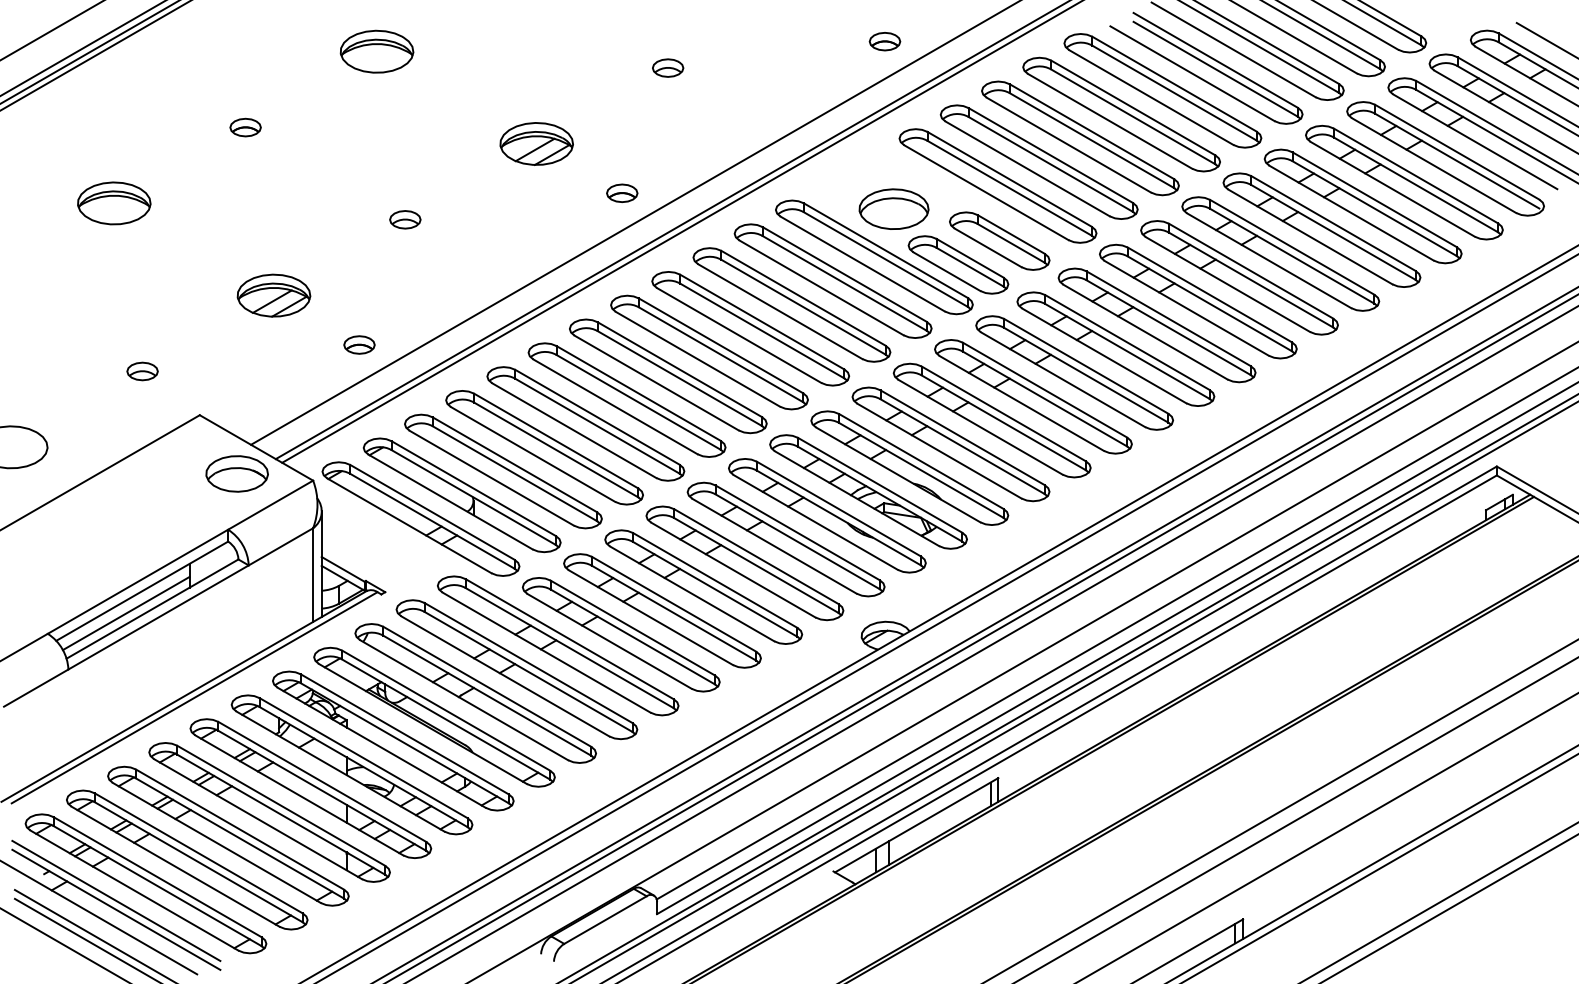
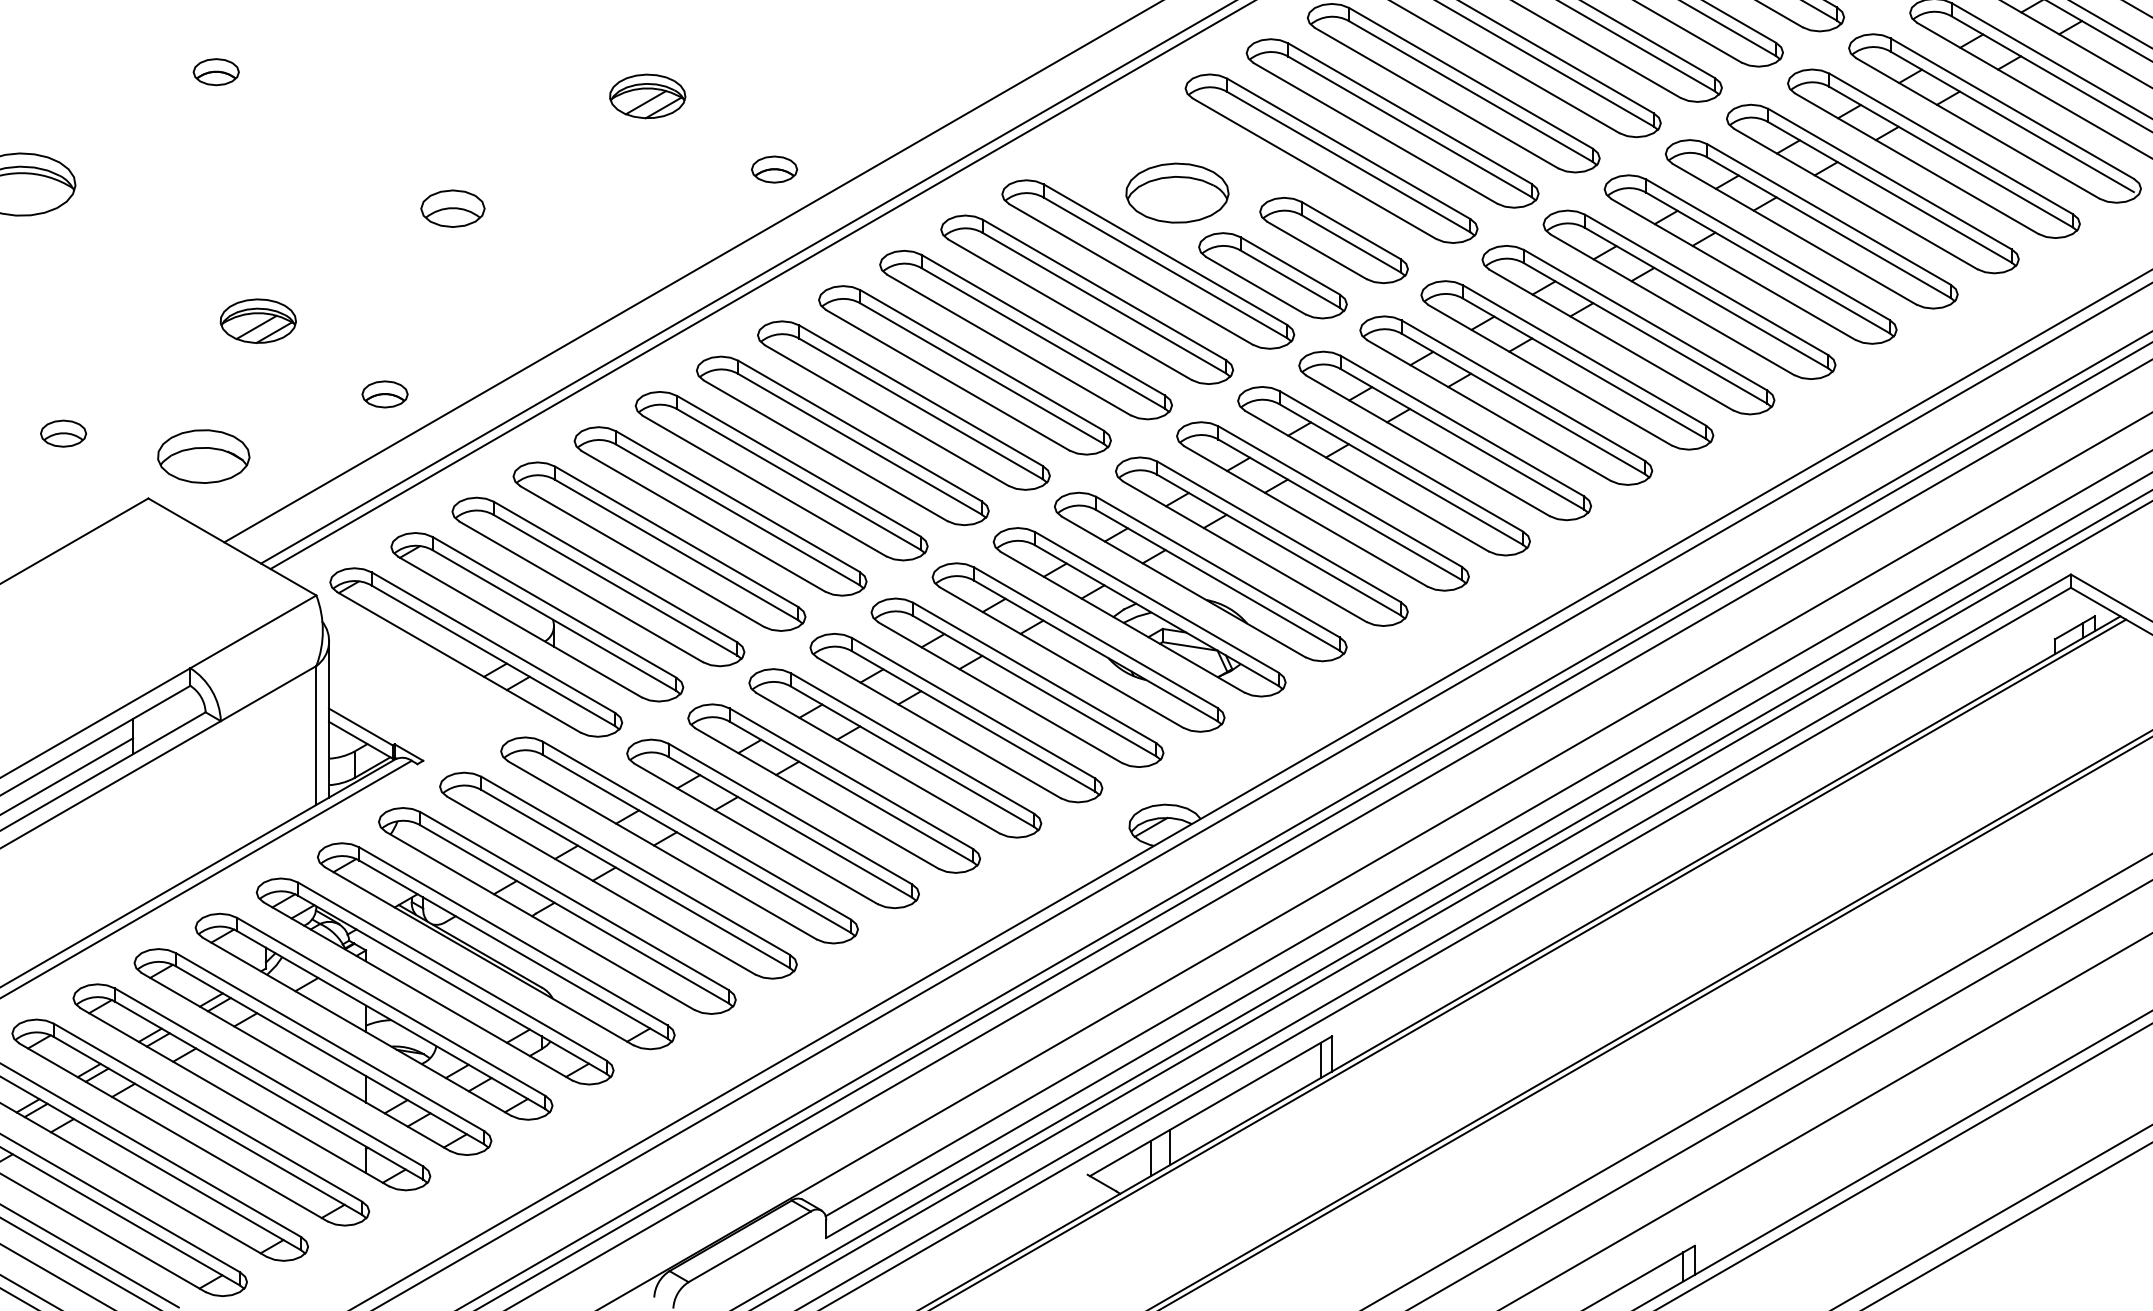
part: (536, 143) -> (647, 95), size x0.7
part: (405, 219) -> (453, 208), size x1.4
part: (273, 295) -> (257, 321), size x0.7
part: (236, 473) -> (202, 455), moved

